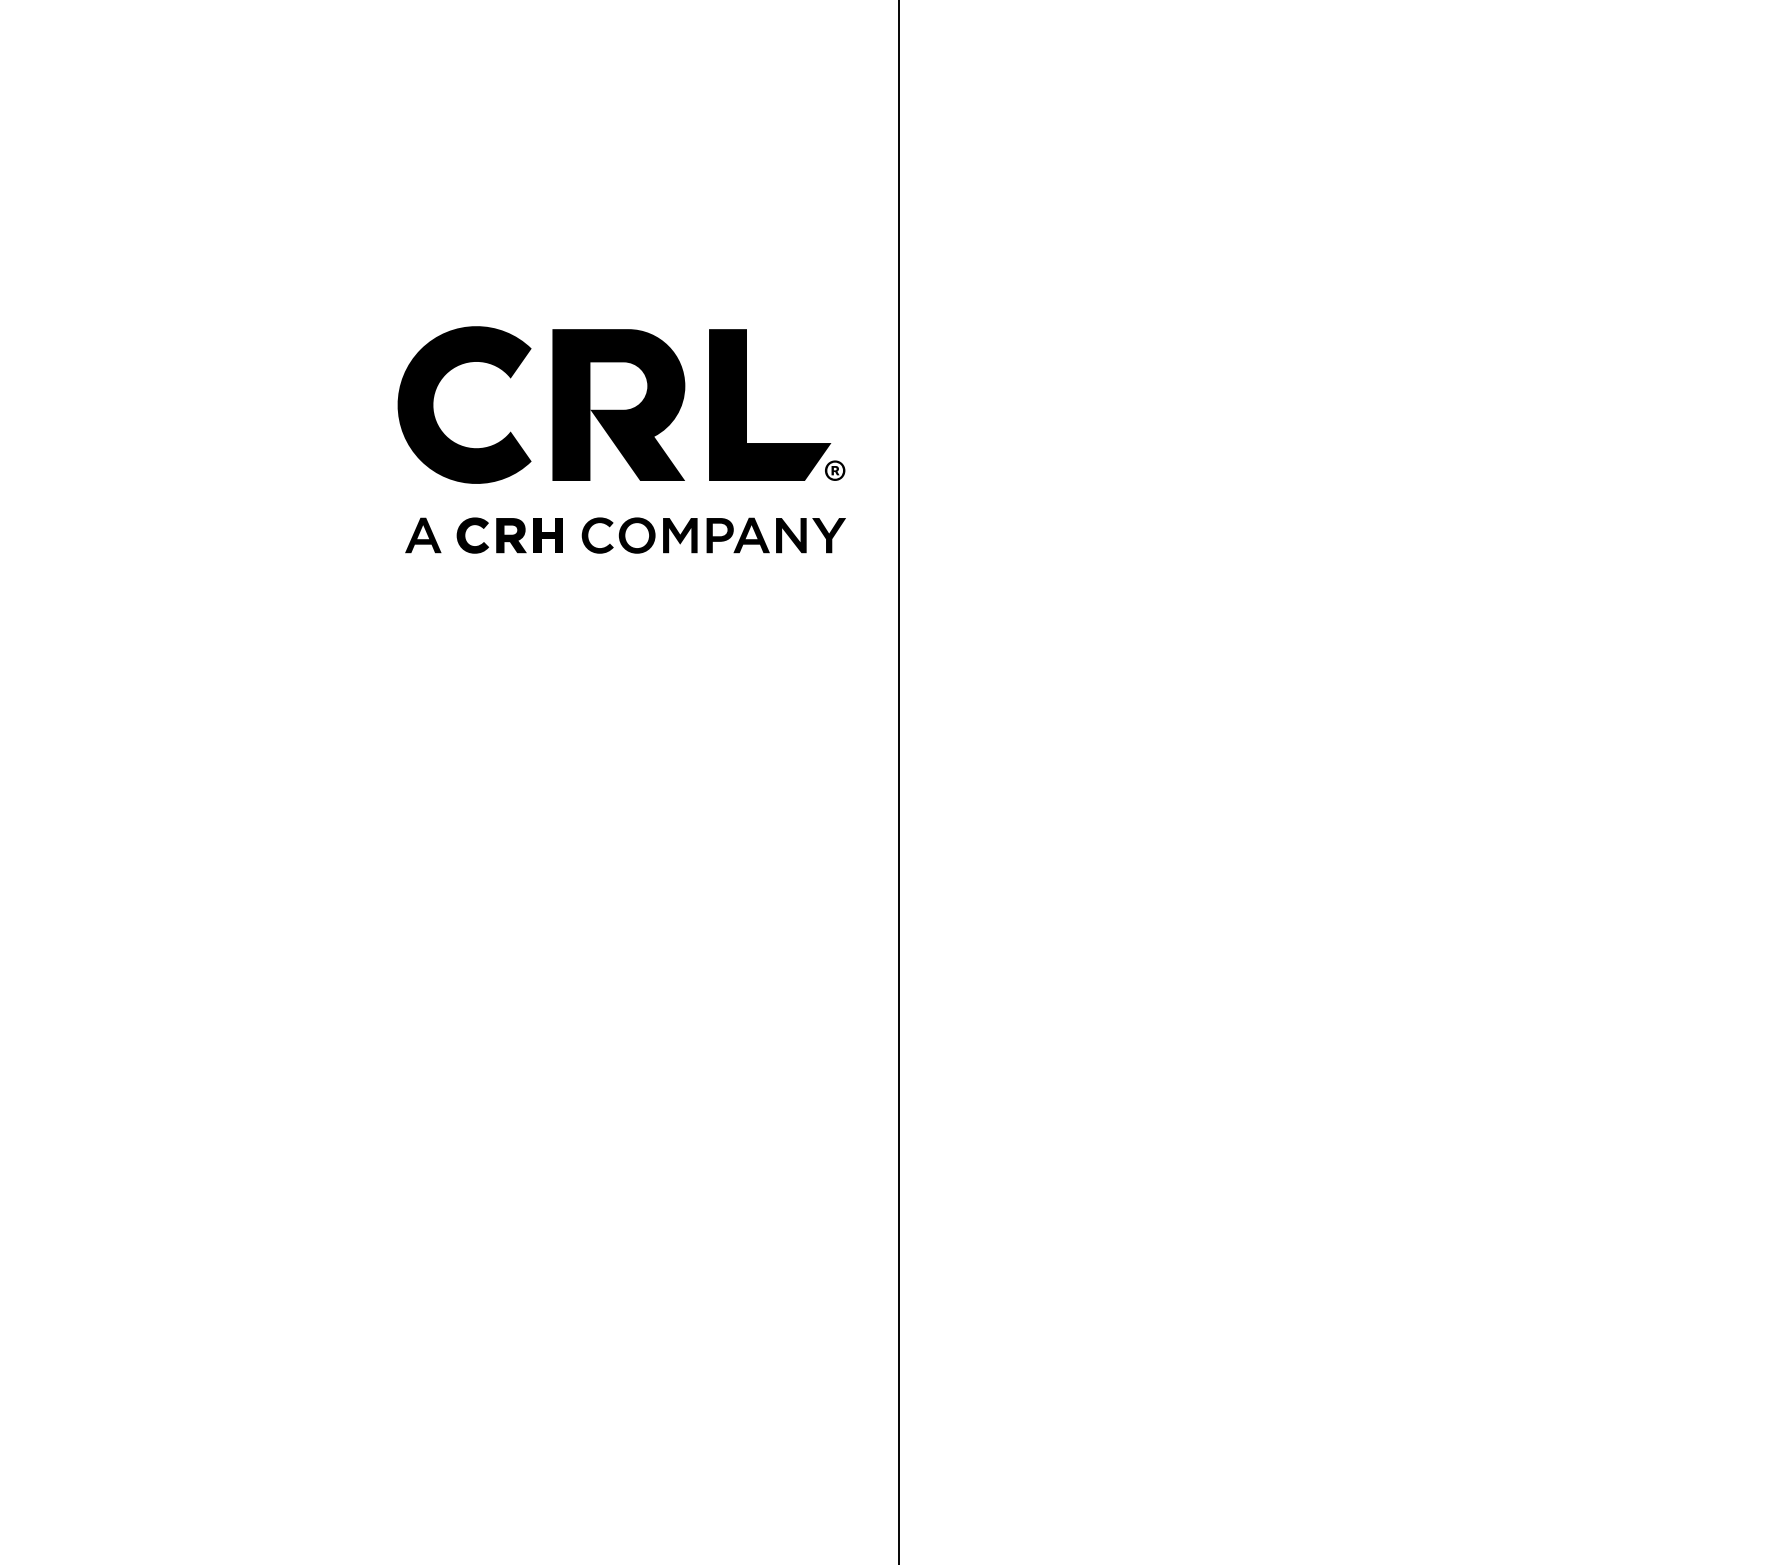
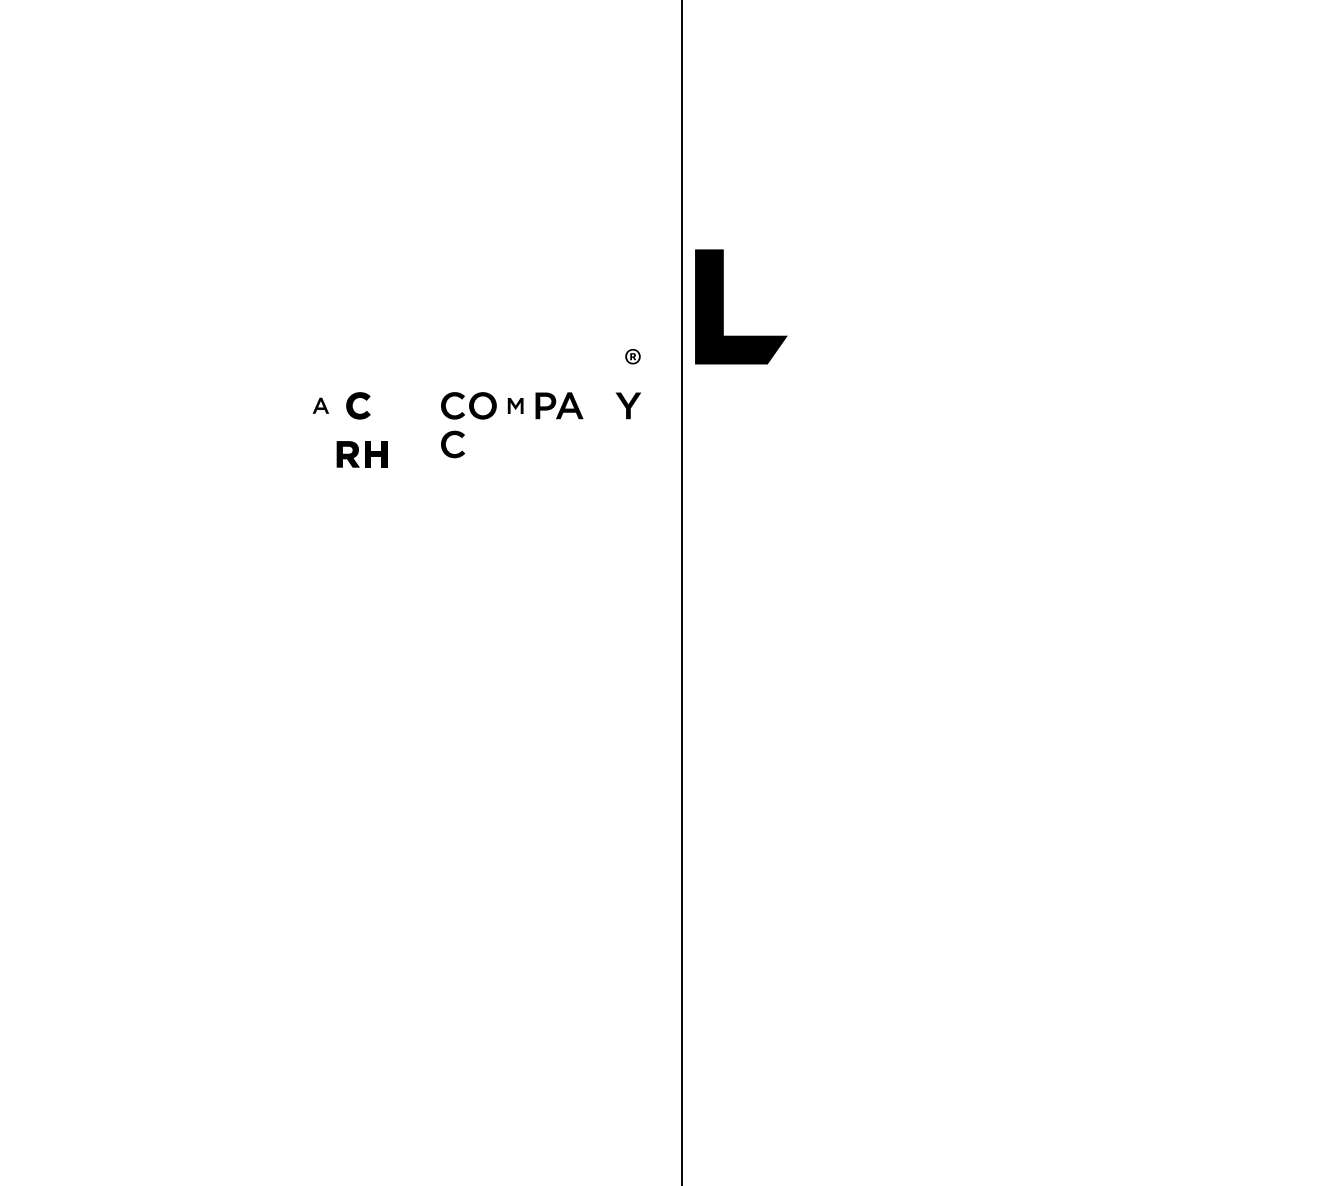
part: (433, 404) -> (328, 306), removed
fill: (618, 404) -> (468, 306), removed
part: (746, 404) -> (723, 306), moved
part: (423, 535) -> (320, 405), size x0.6
part: (529, 535) -> (361, 454), moved
part: (680, 535) -> (515, 405), size x0.6
fill: (791, 535) -> (599, 405), removed
part: (588, 586) -> (446, 444), added

